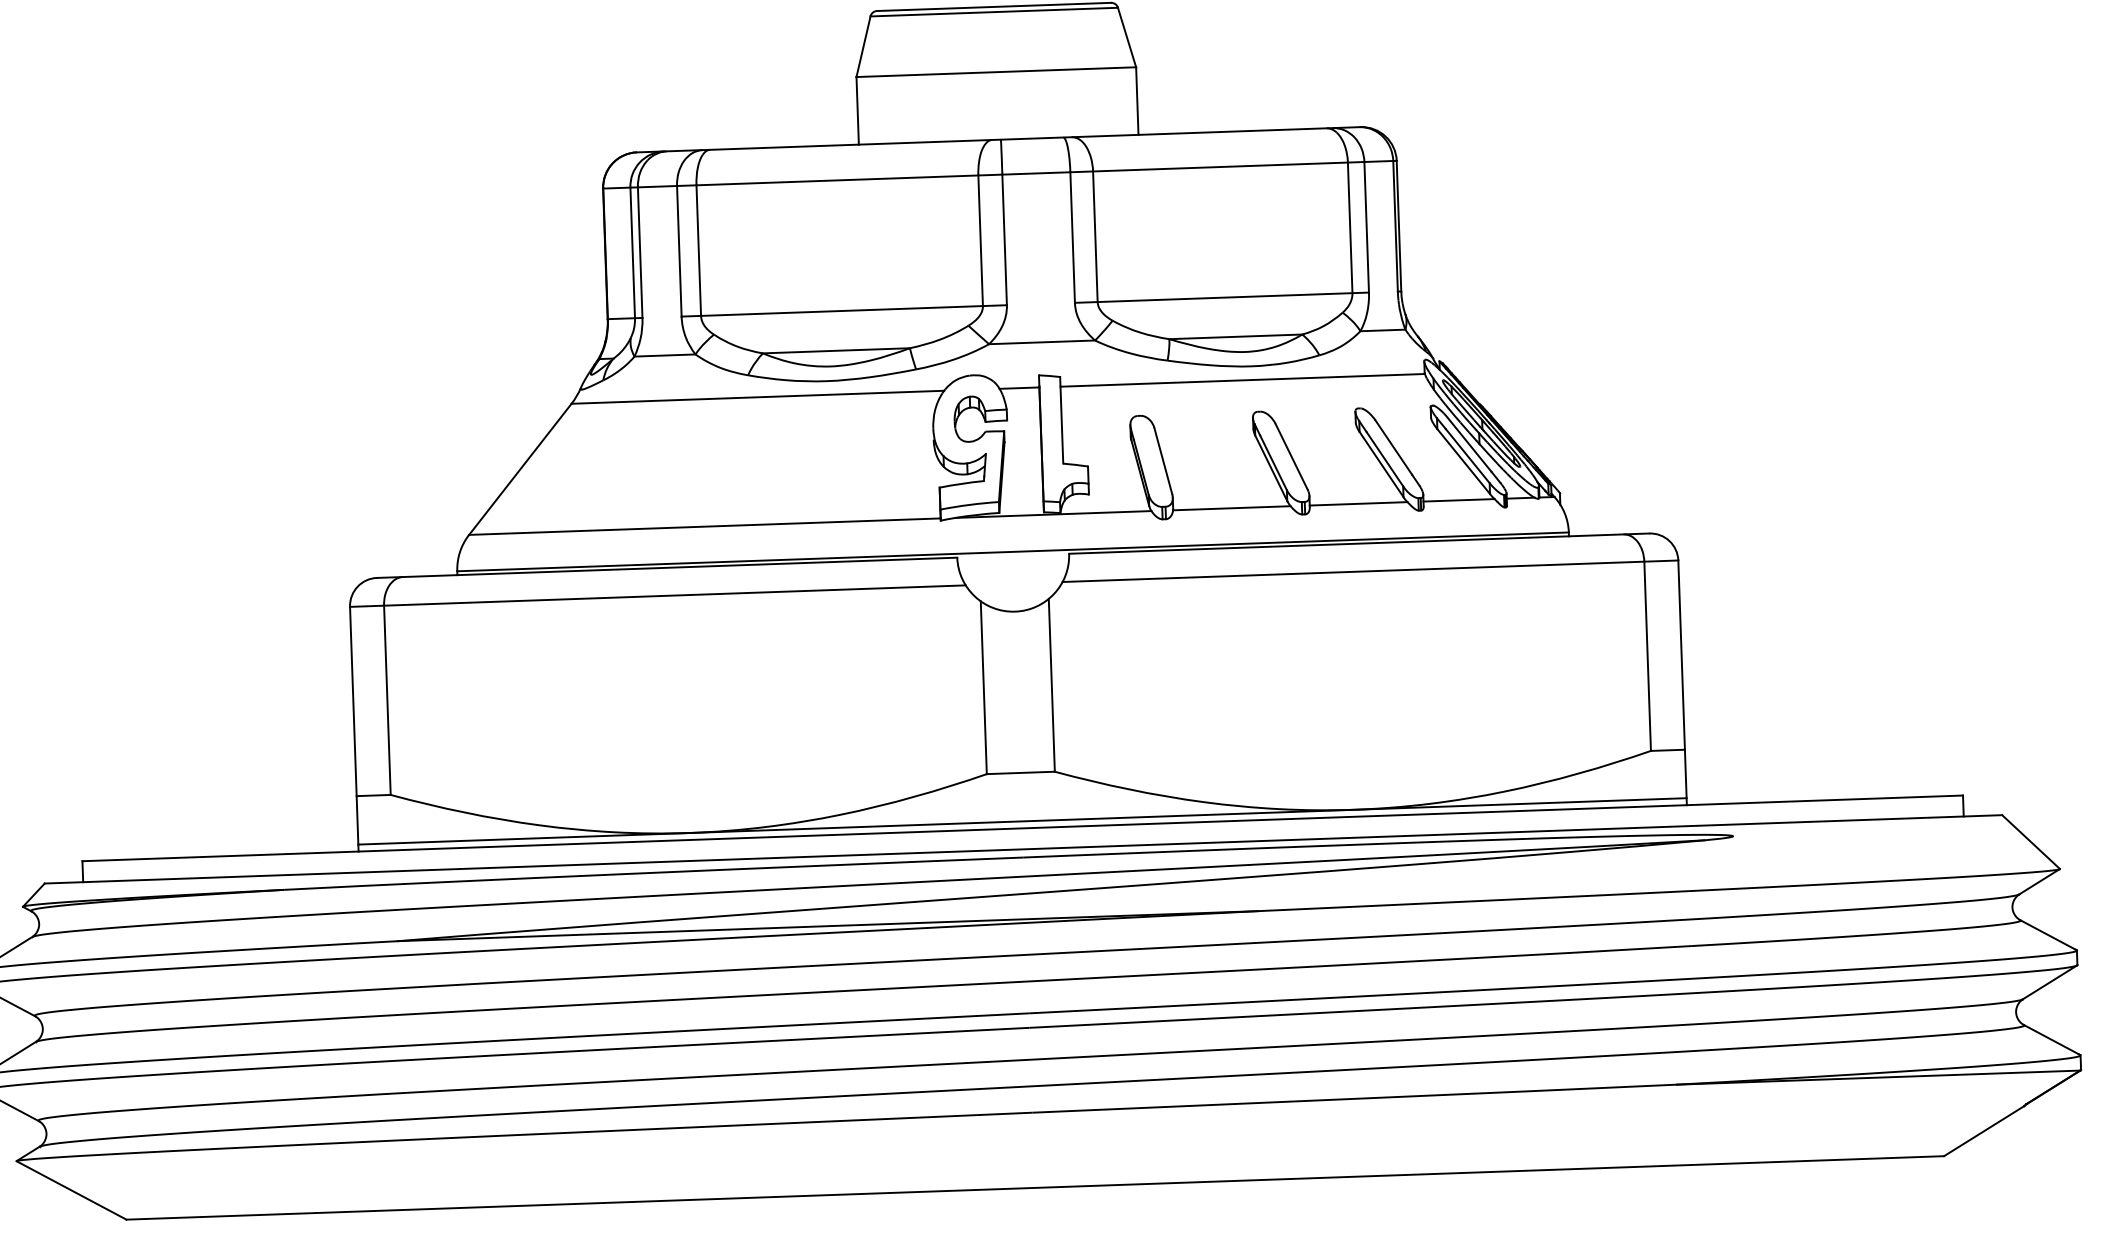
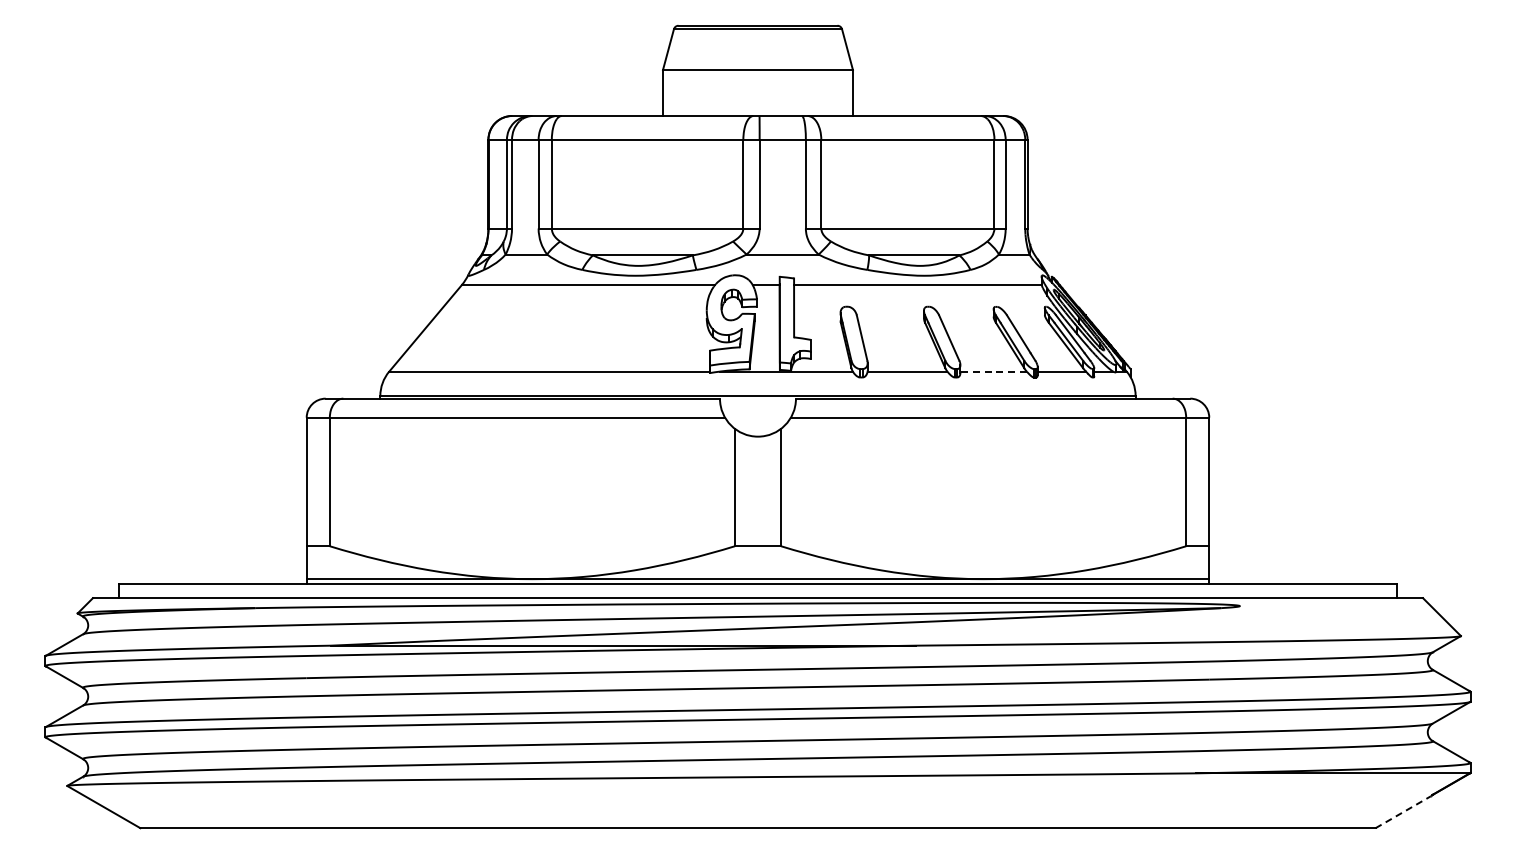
line: (1358, 503) -> (993, 371), solid -> dashed
line: (1984, 1131) -> (1403, 812), solid -> dashed

